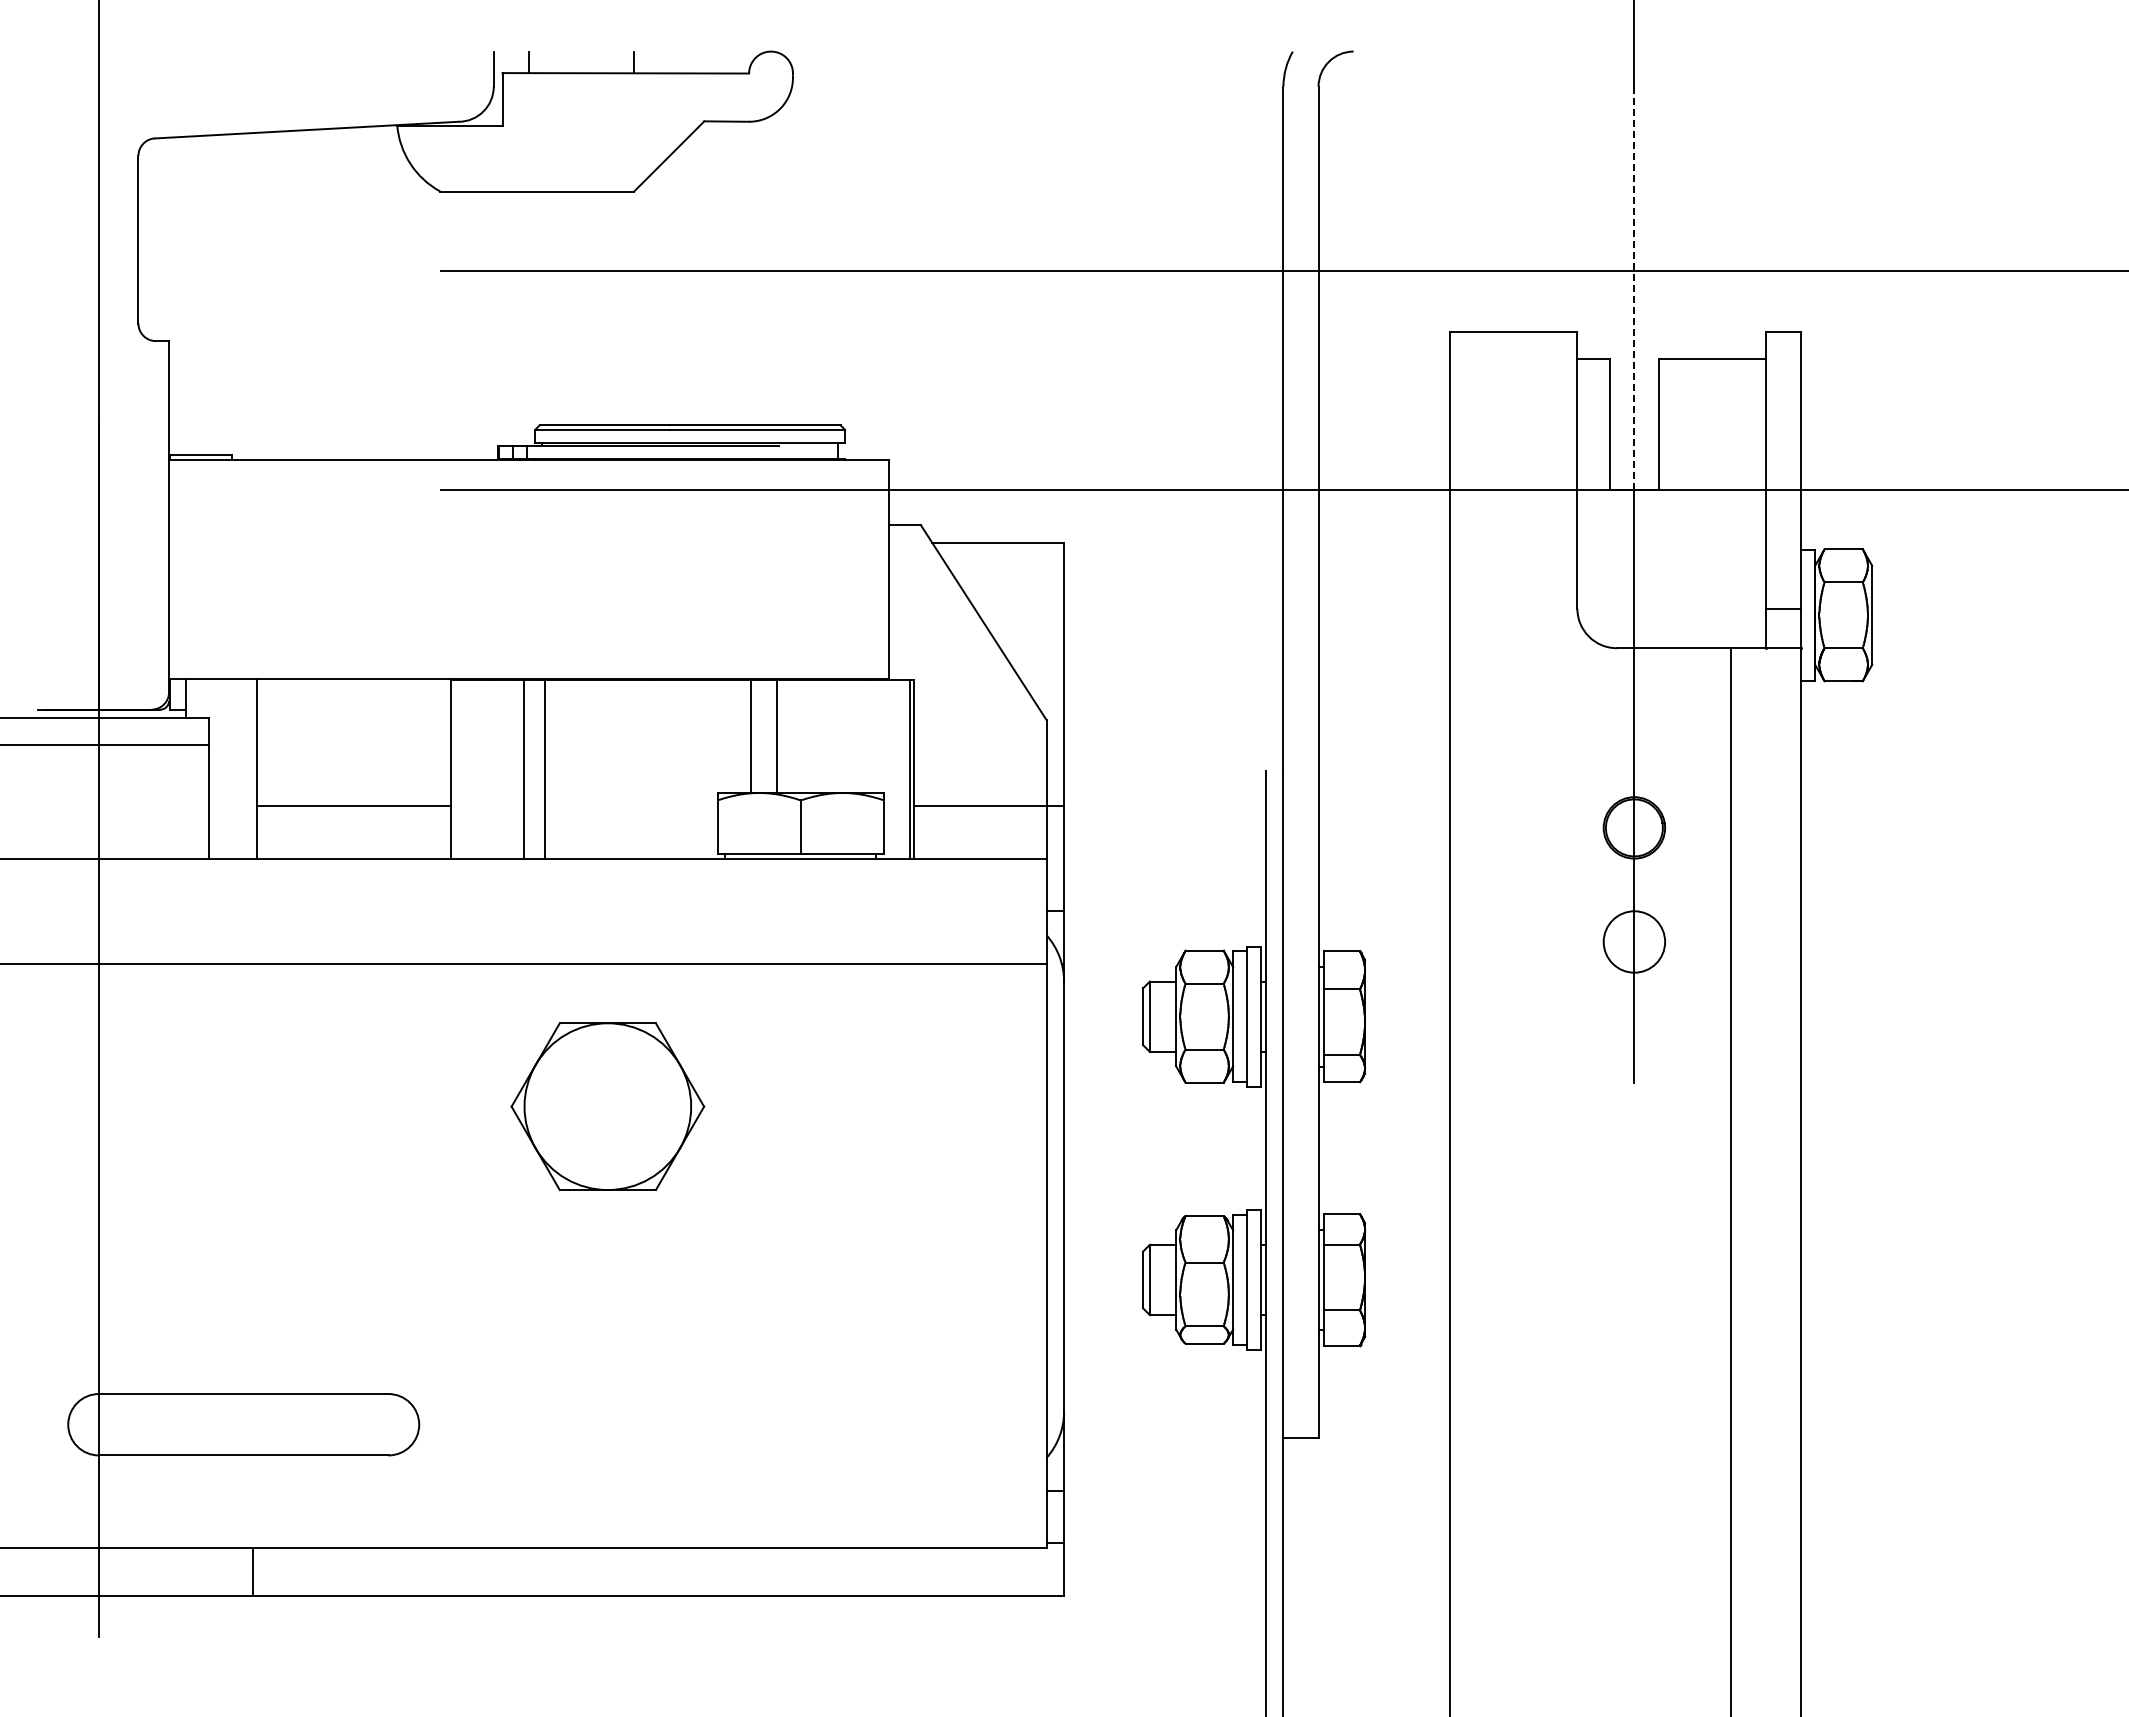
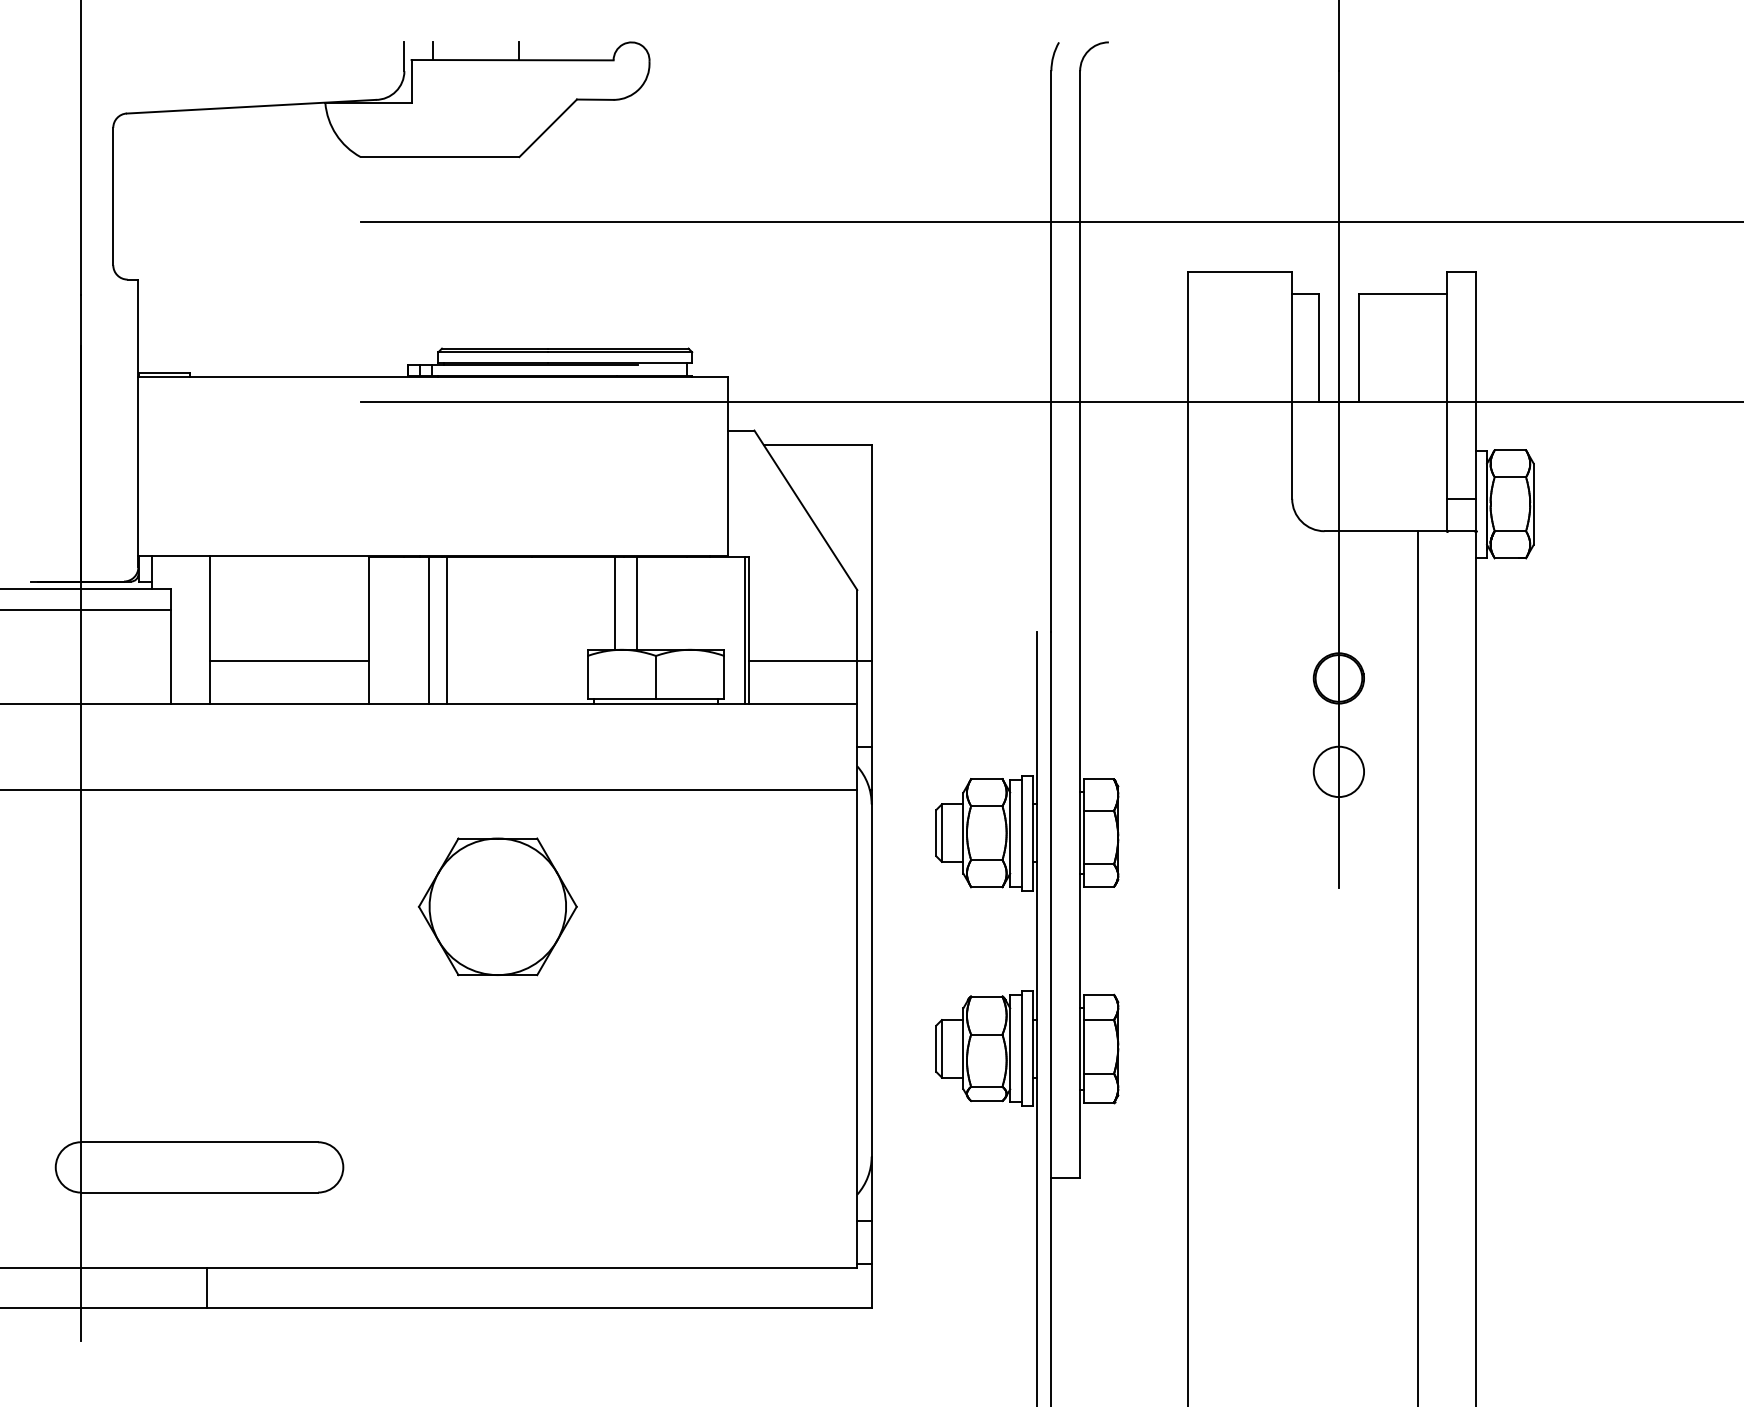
line: (1634, 288) -> (1339, 236), dashed -> solid

